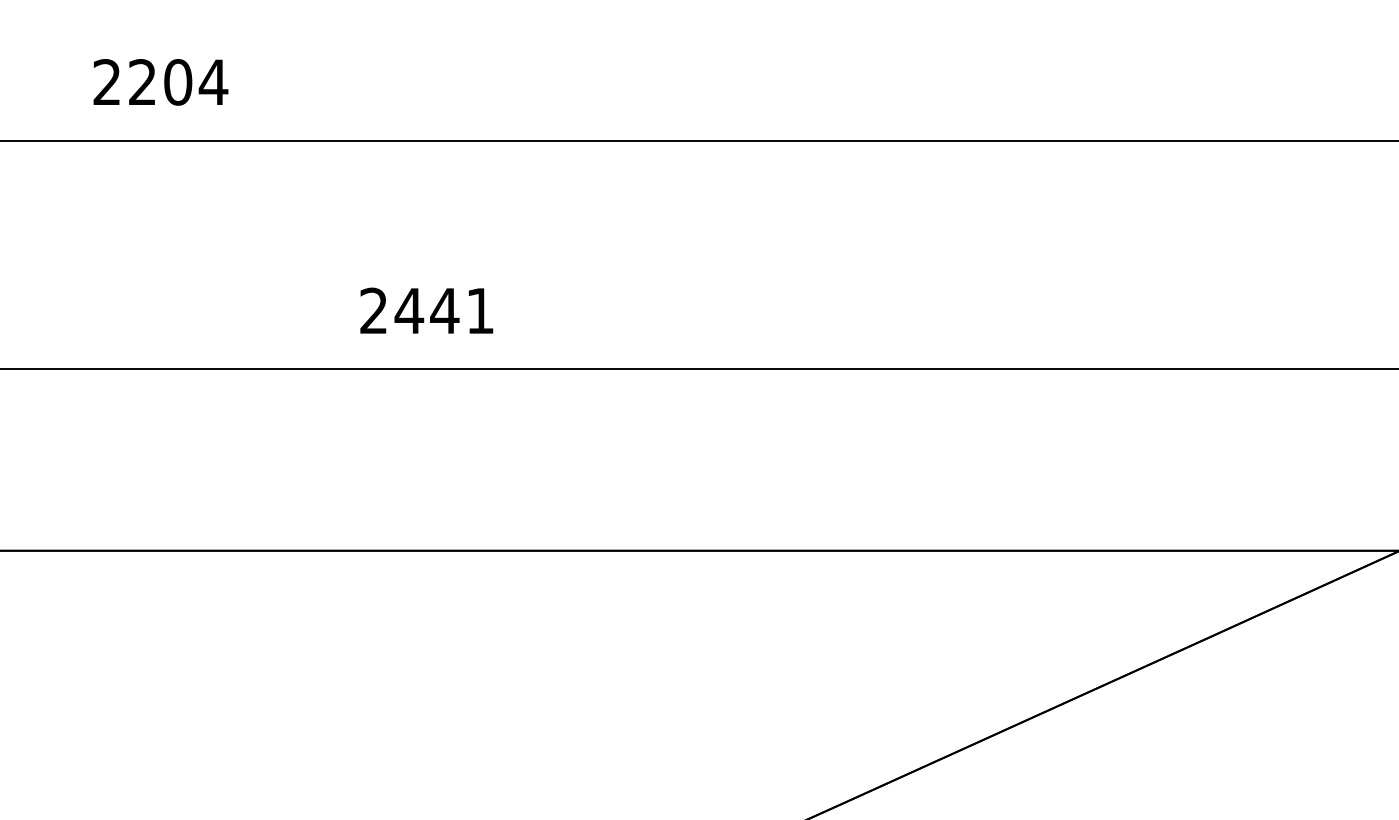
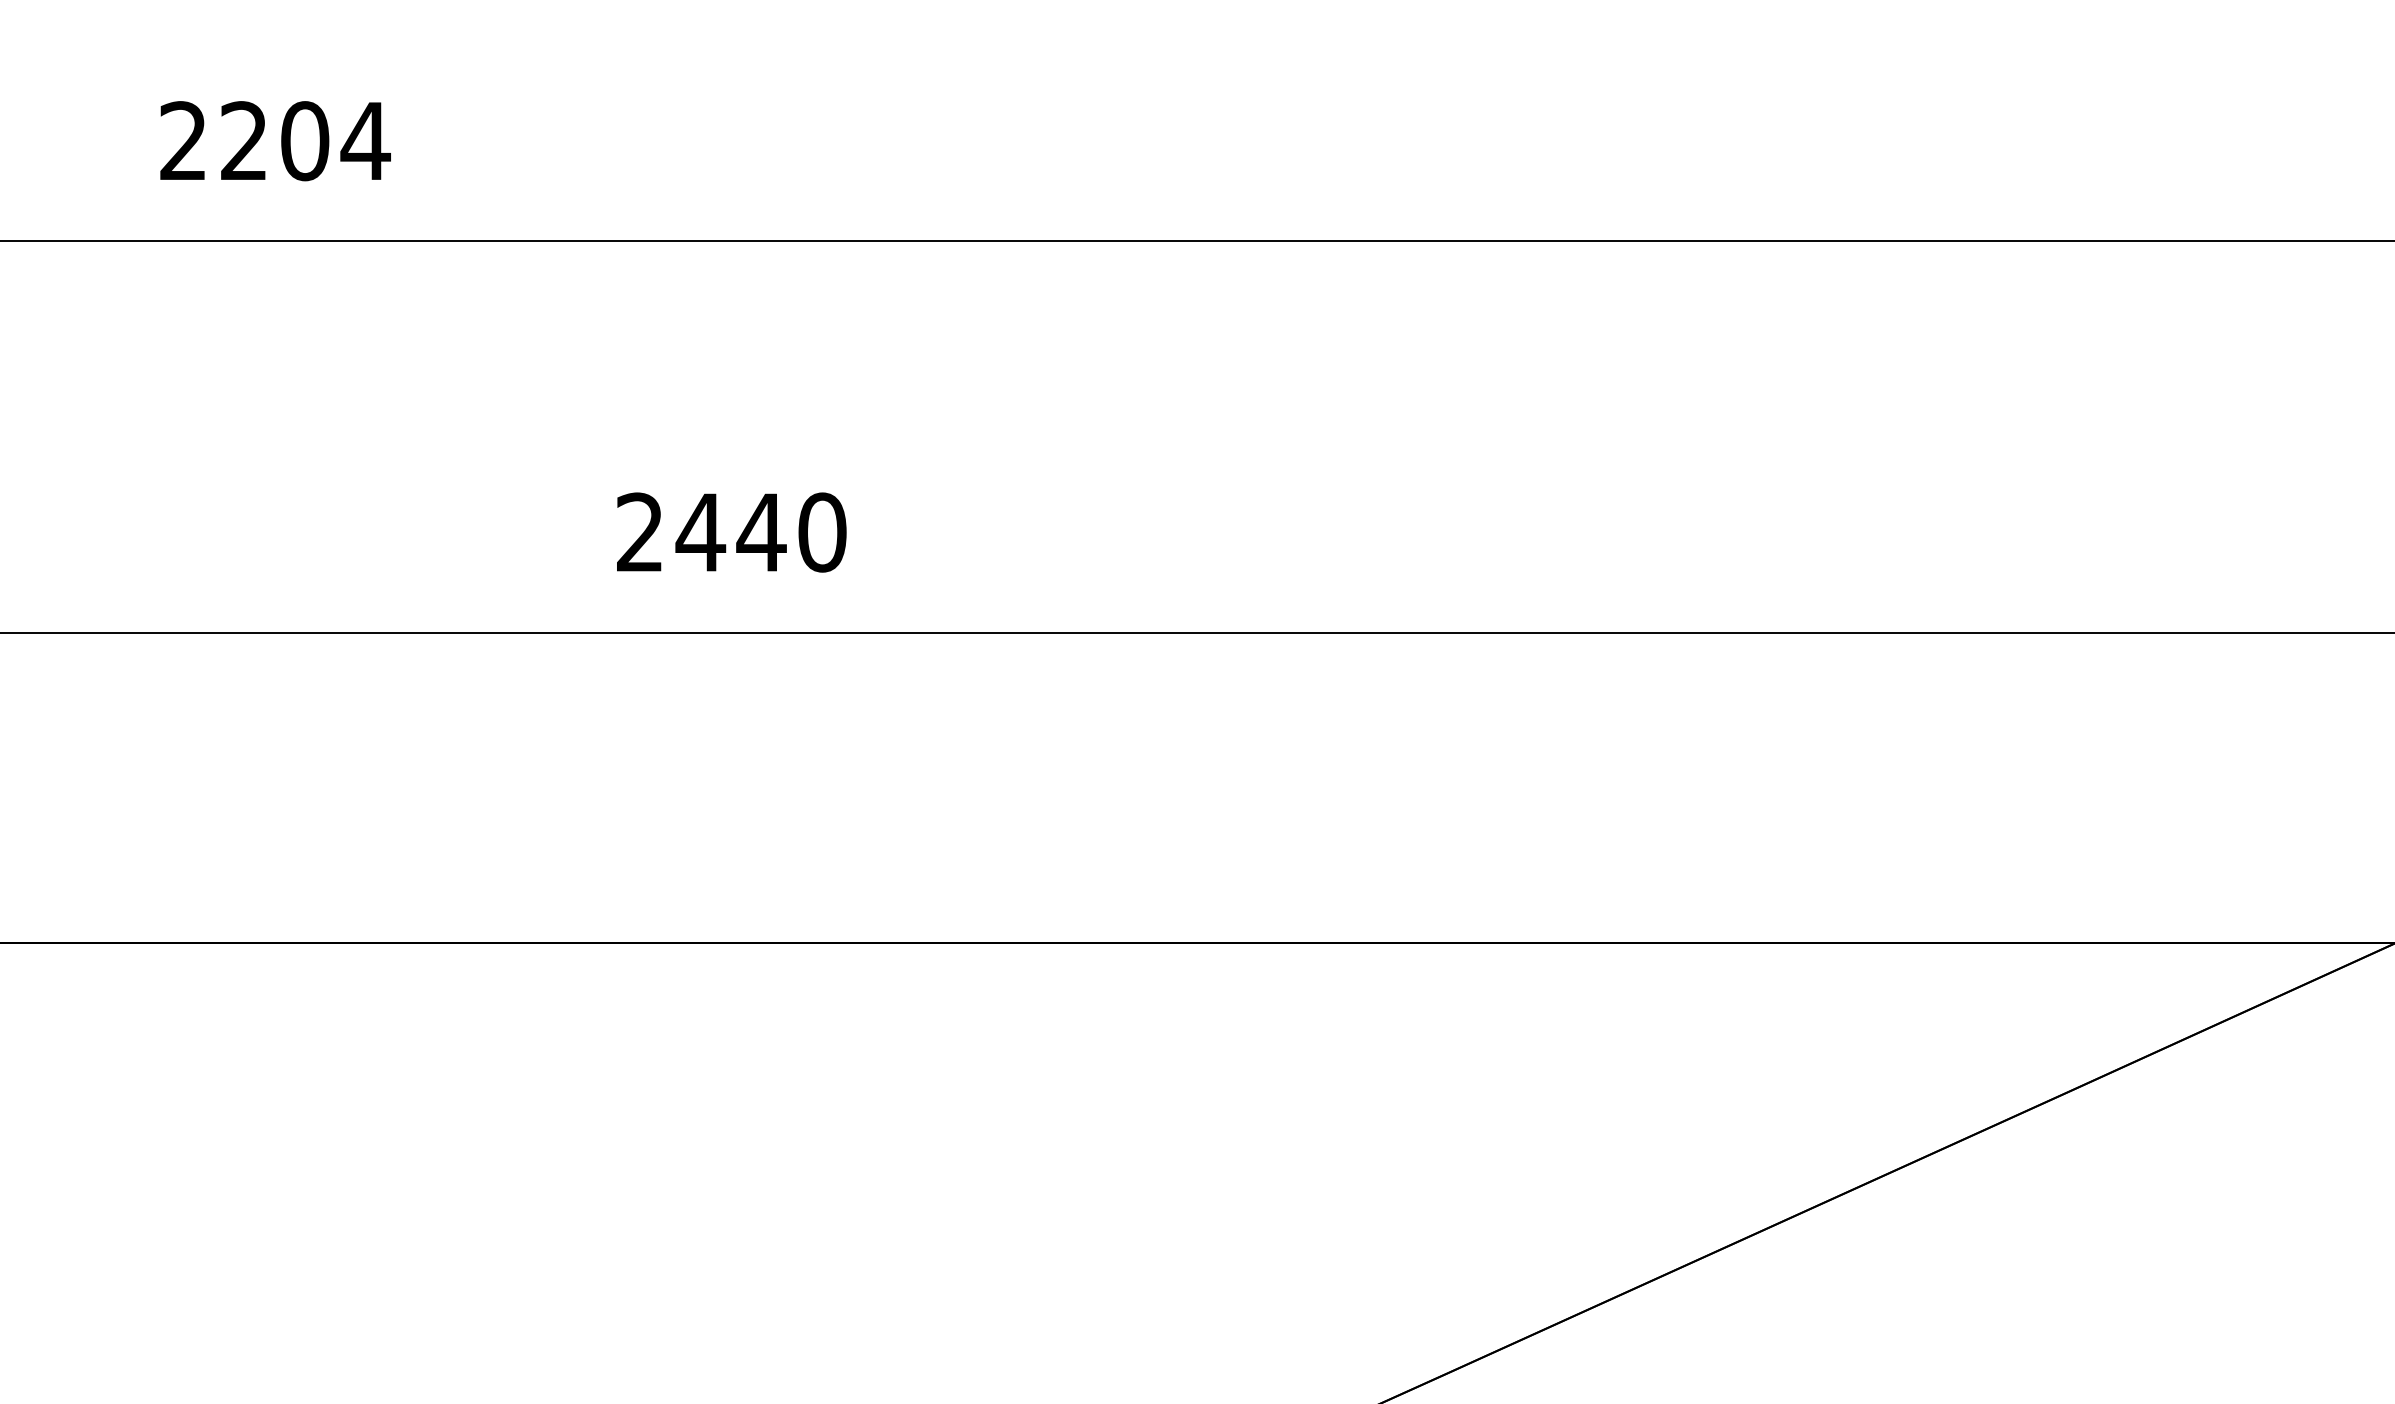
text: (480, 310) -> (822, 531), 2441 -> 2440

